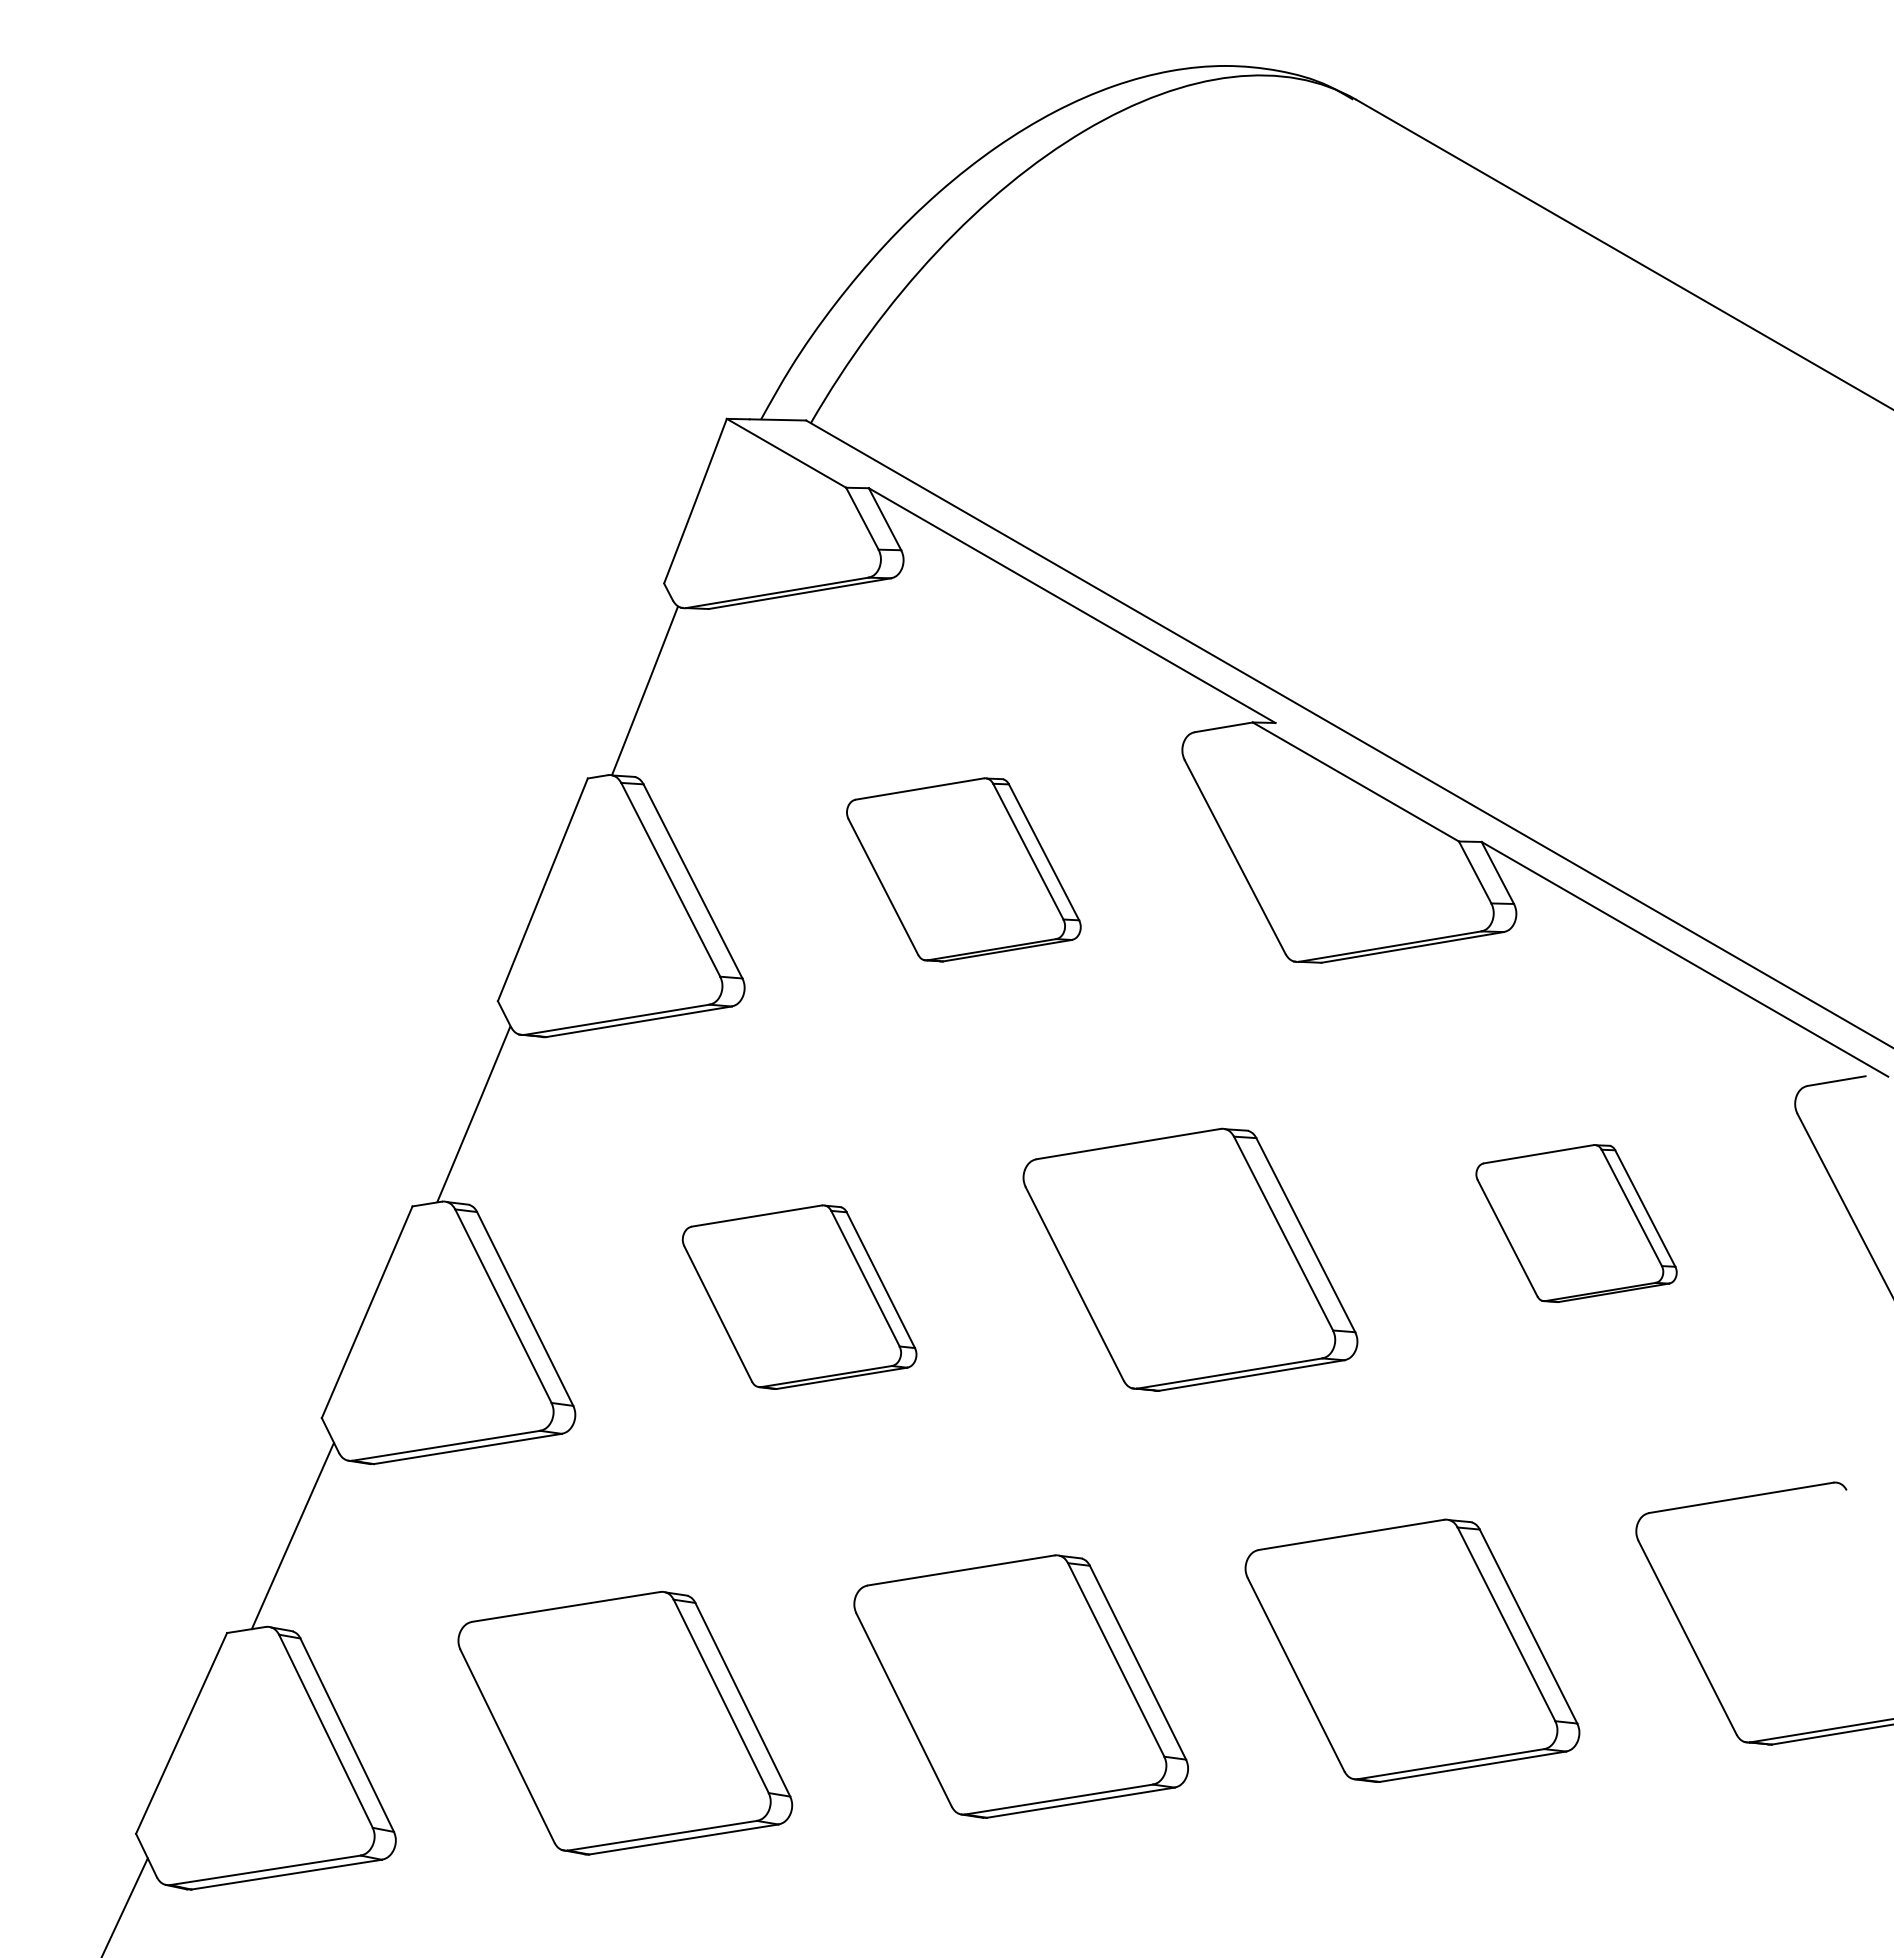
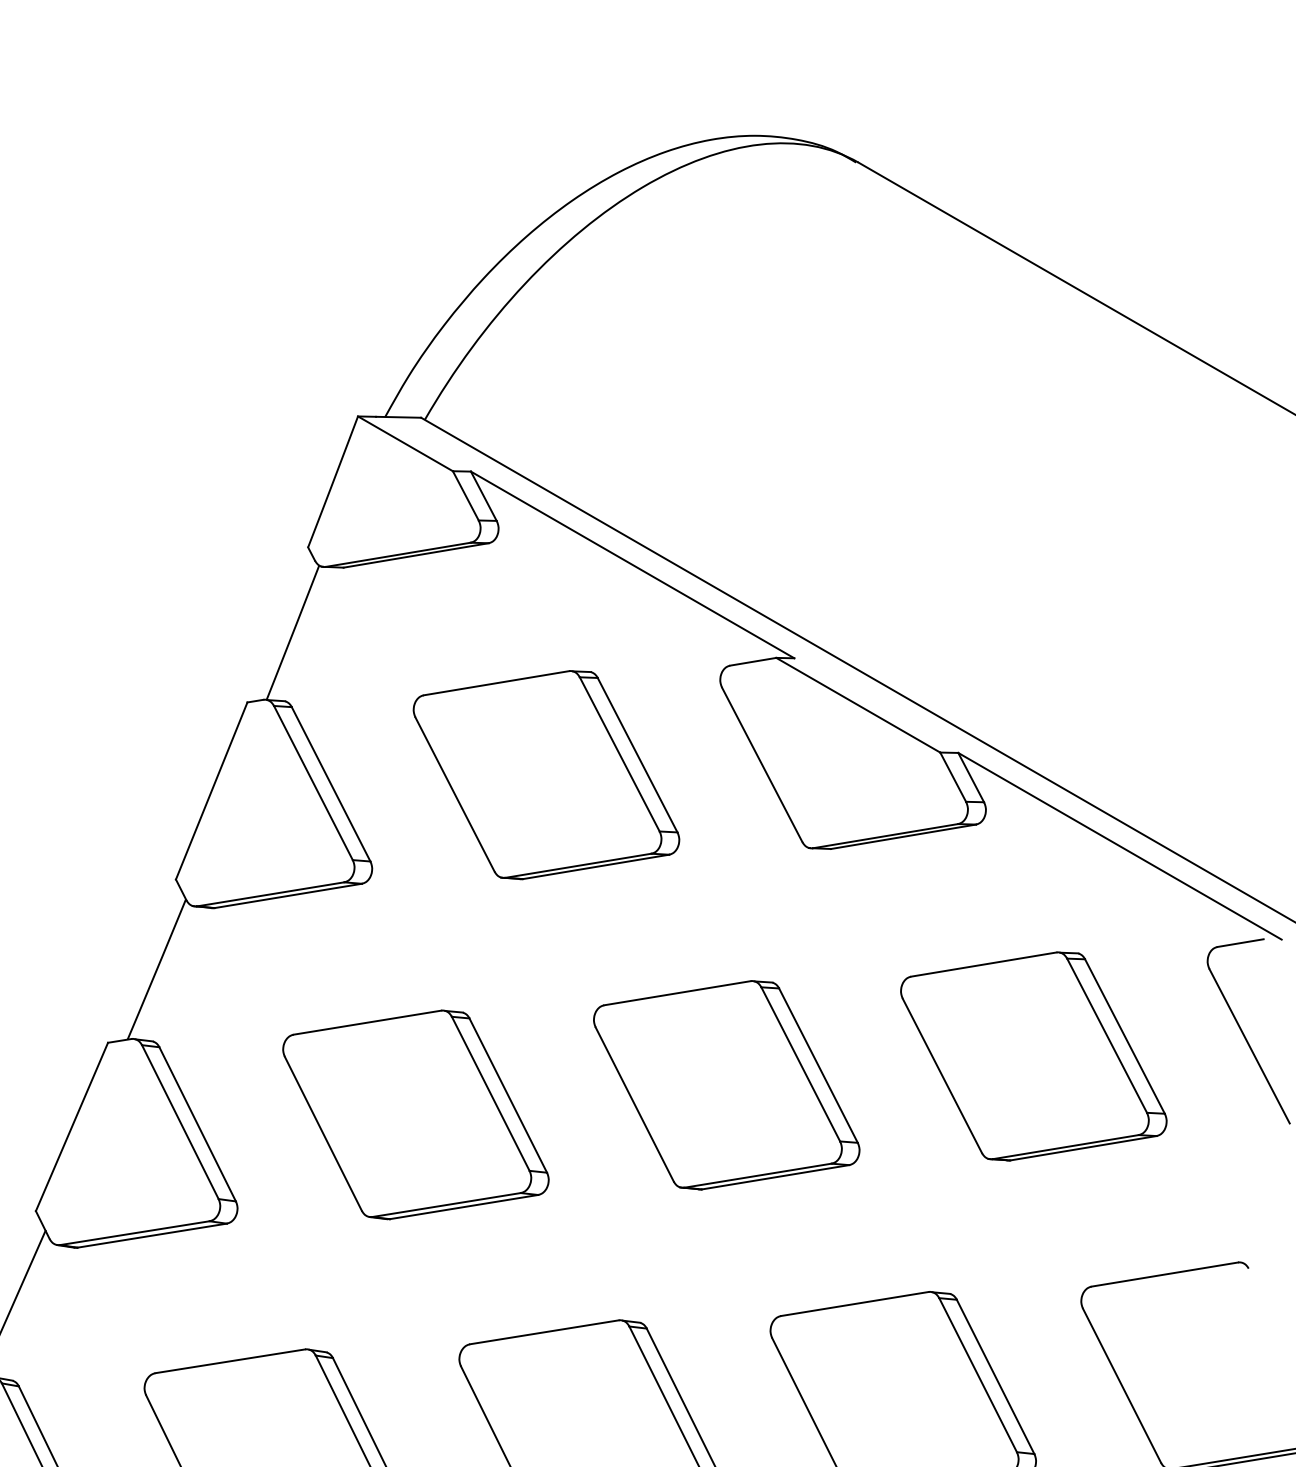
part: (963, 869) -> (546, 774), size x1.43
part: (1576, 1223) -> (1033, 1056), size x1.67
part: (799, 1297) -> (415, 1115), size x1.43

